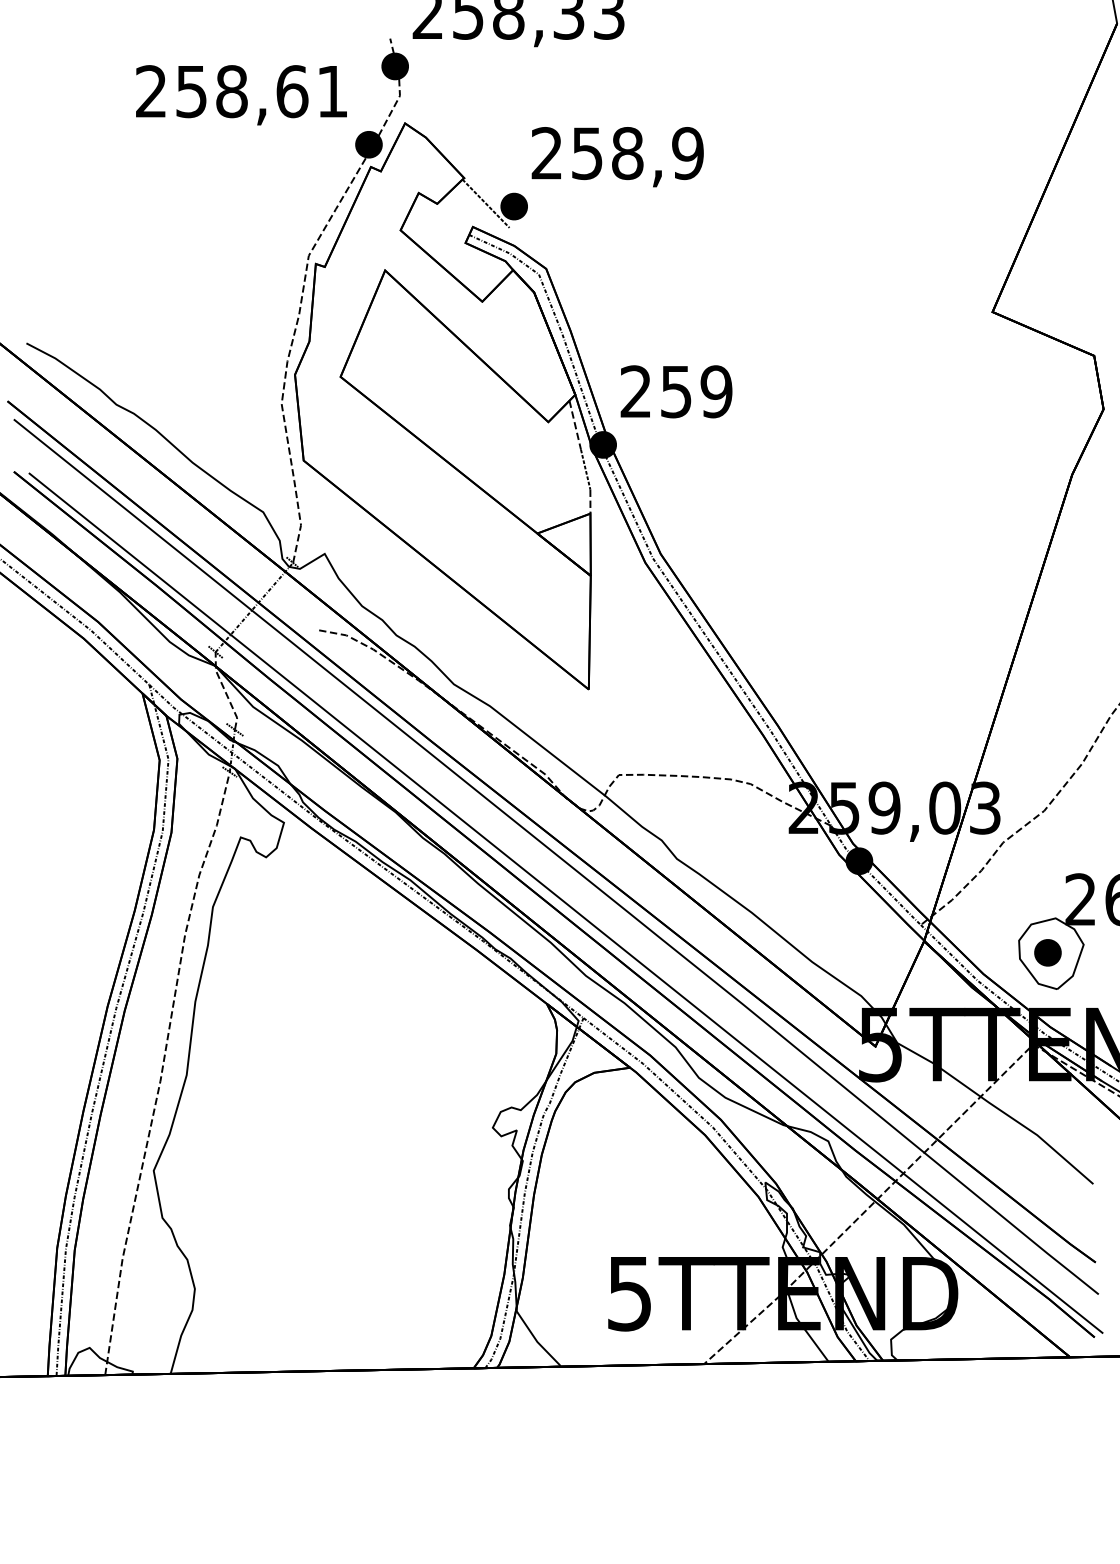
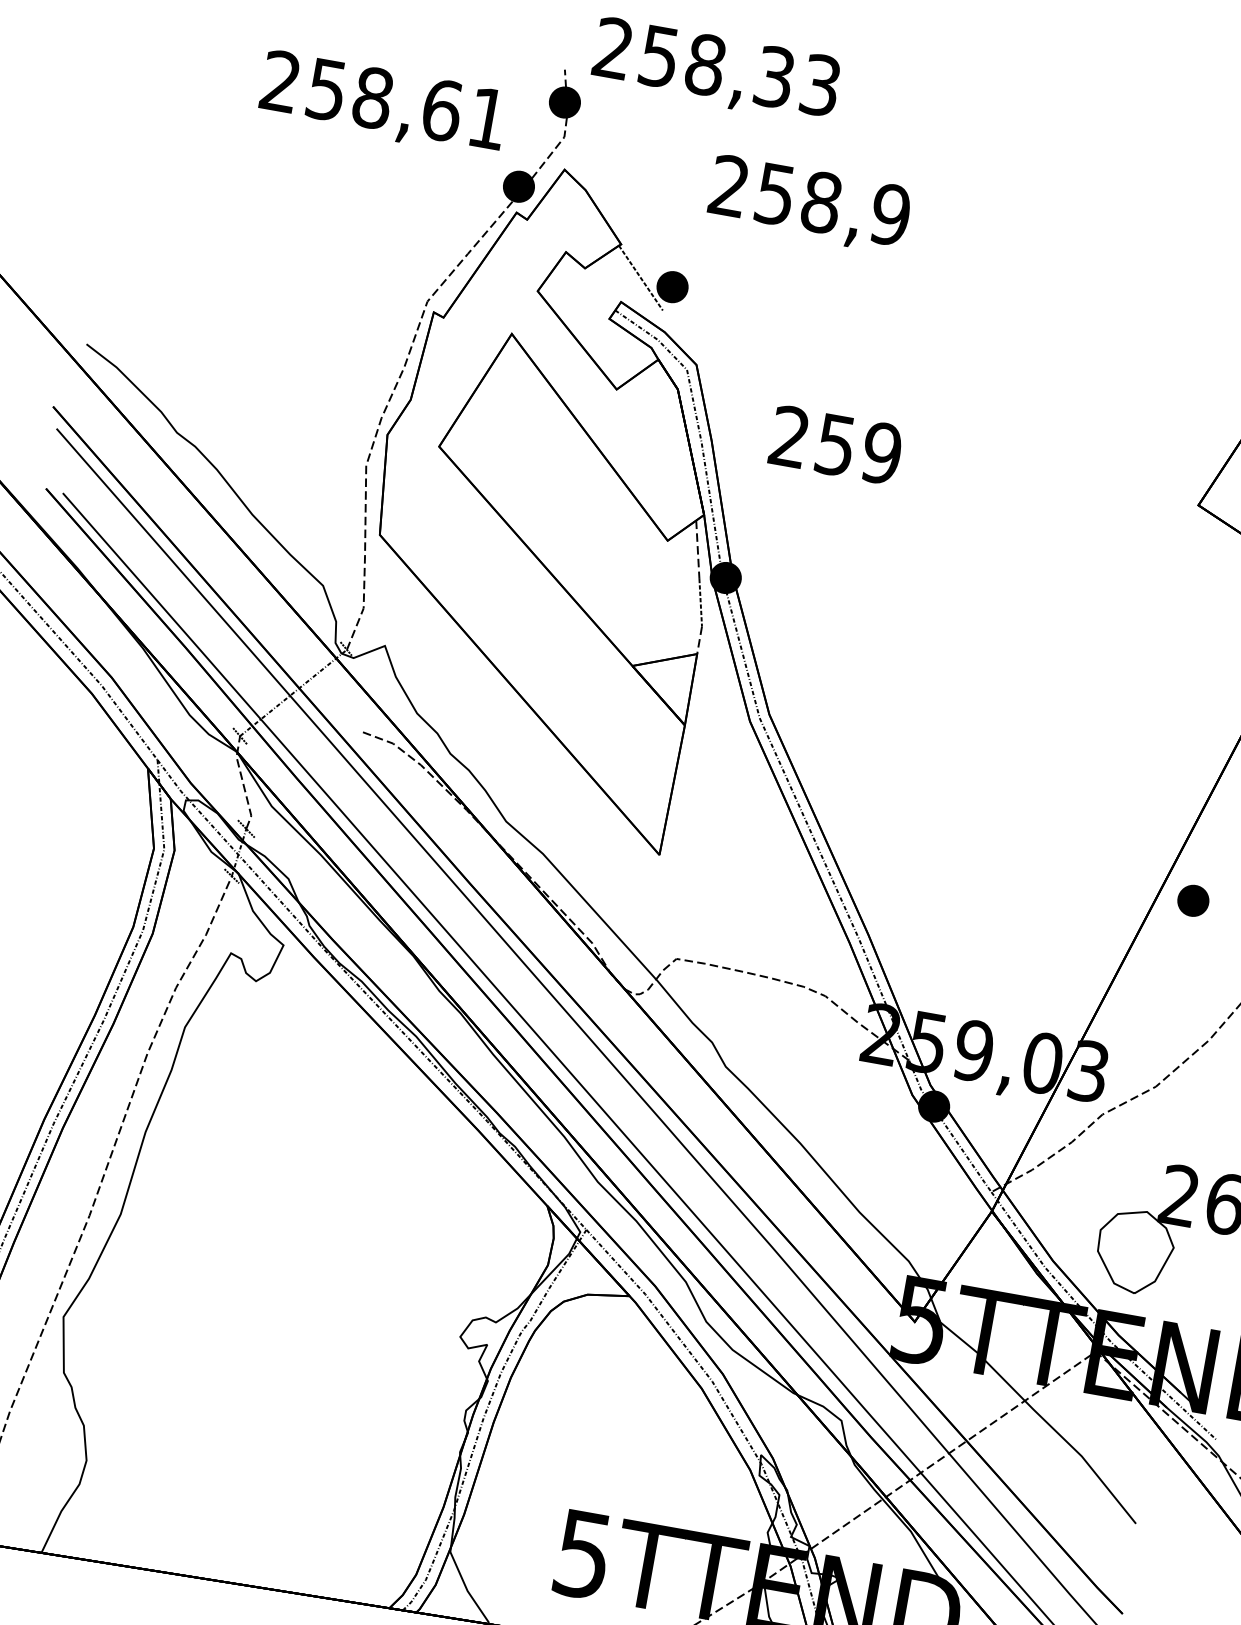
text: (617, 157) -> (809, 205), moved
text: (676, 391) -> (836, 444), moved
part: (1047, 952) -> (1192, 900), moved

